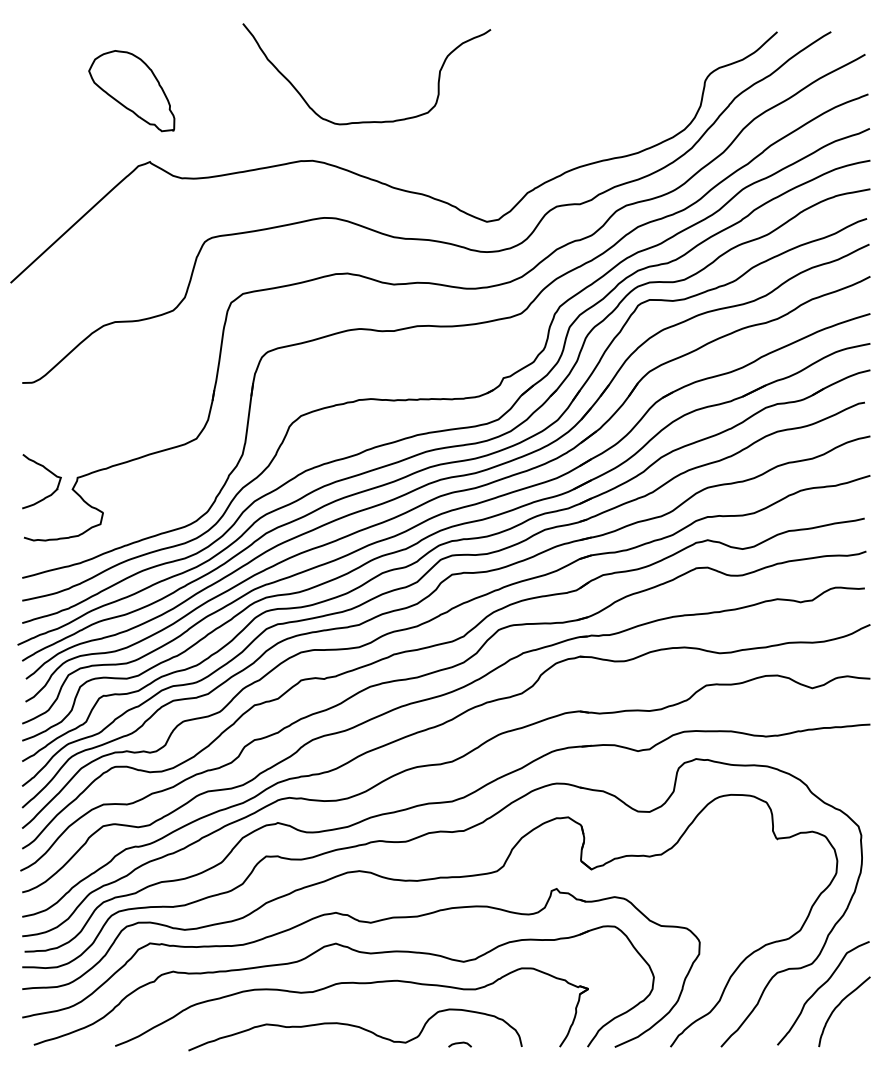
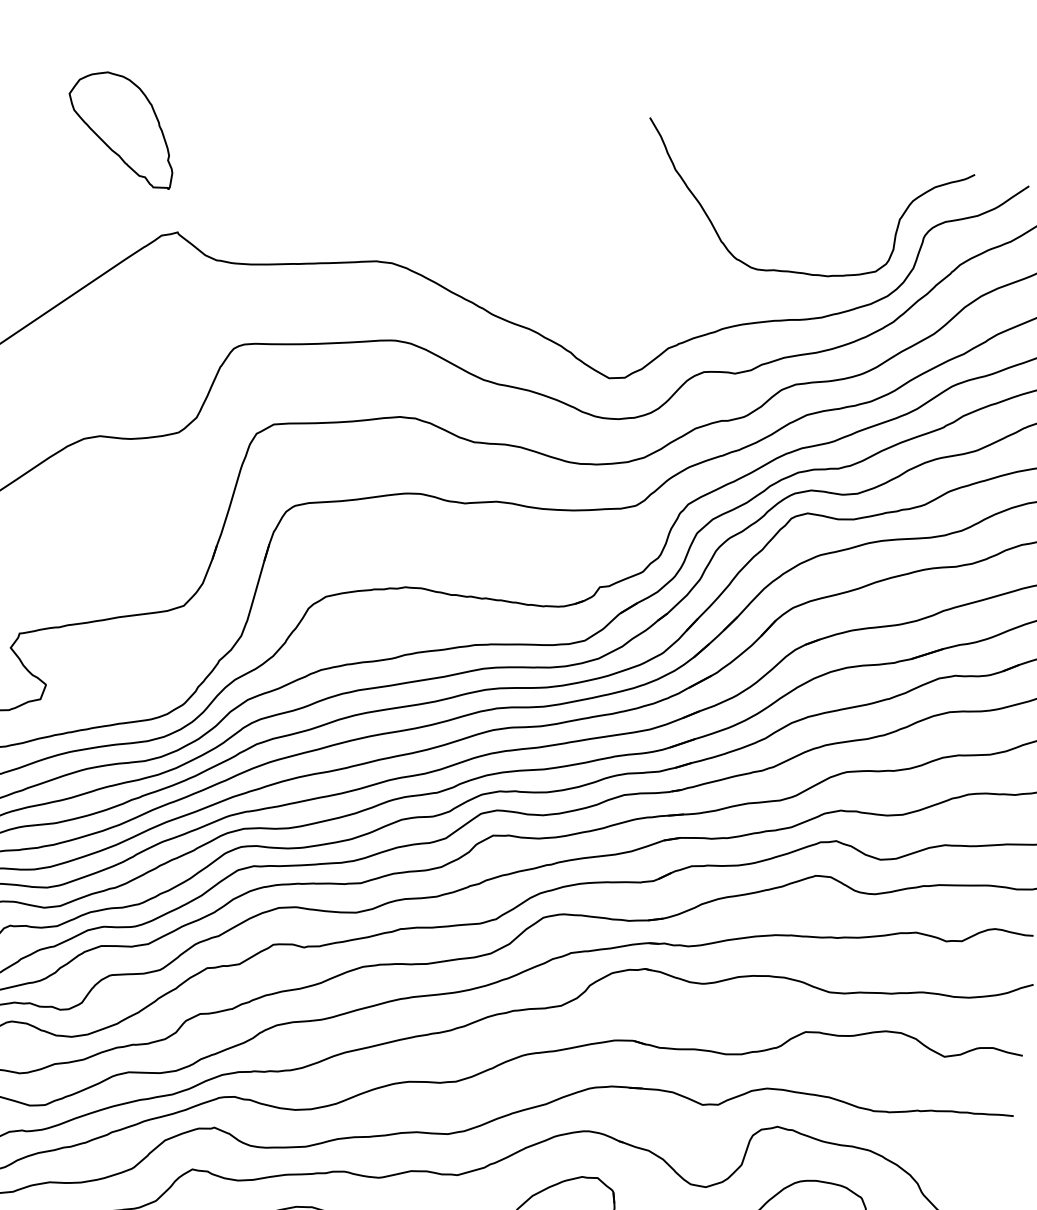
part: (131, 91) -> (121, 129), moved
curve: (366, 121) -> (793, 270), moved

